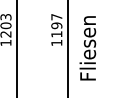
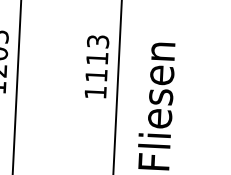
text: (56, 21) -> (97, 50), 1197 -> 1113

